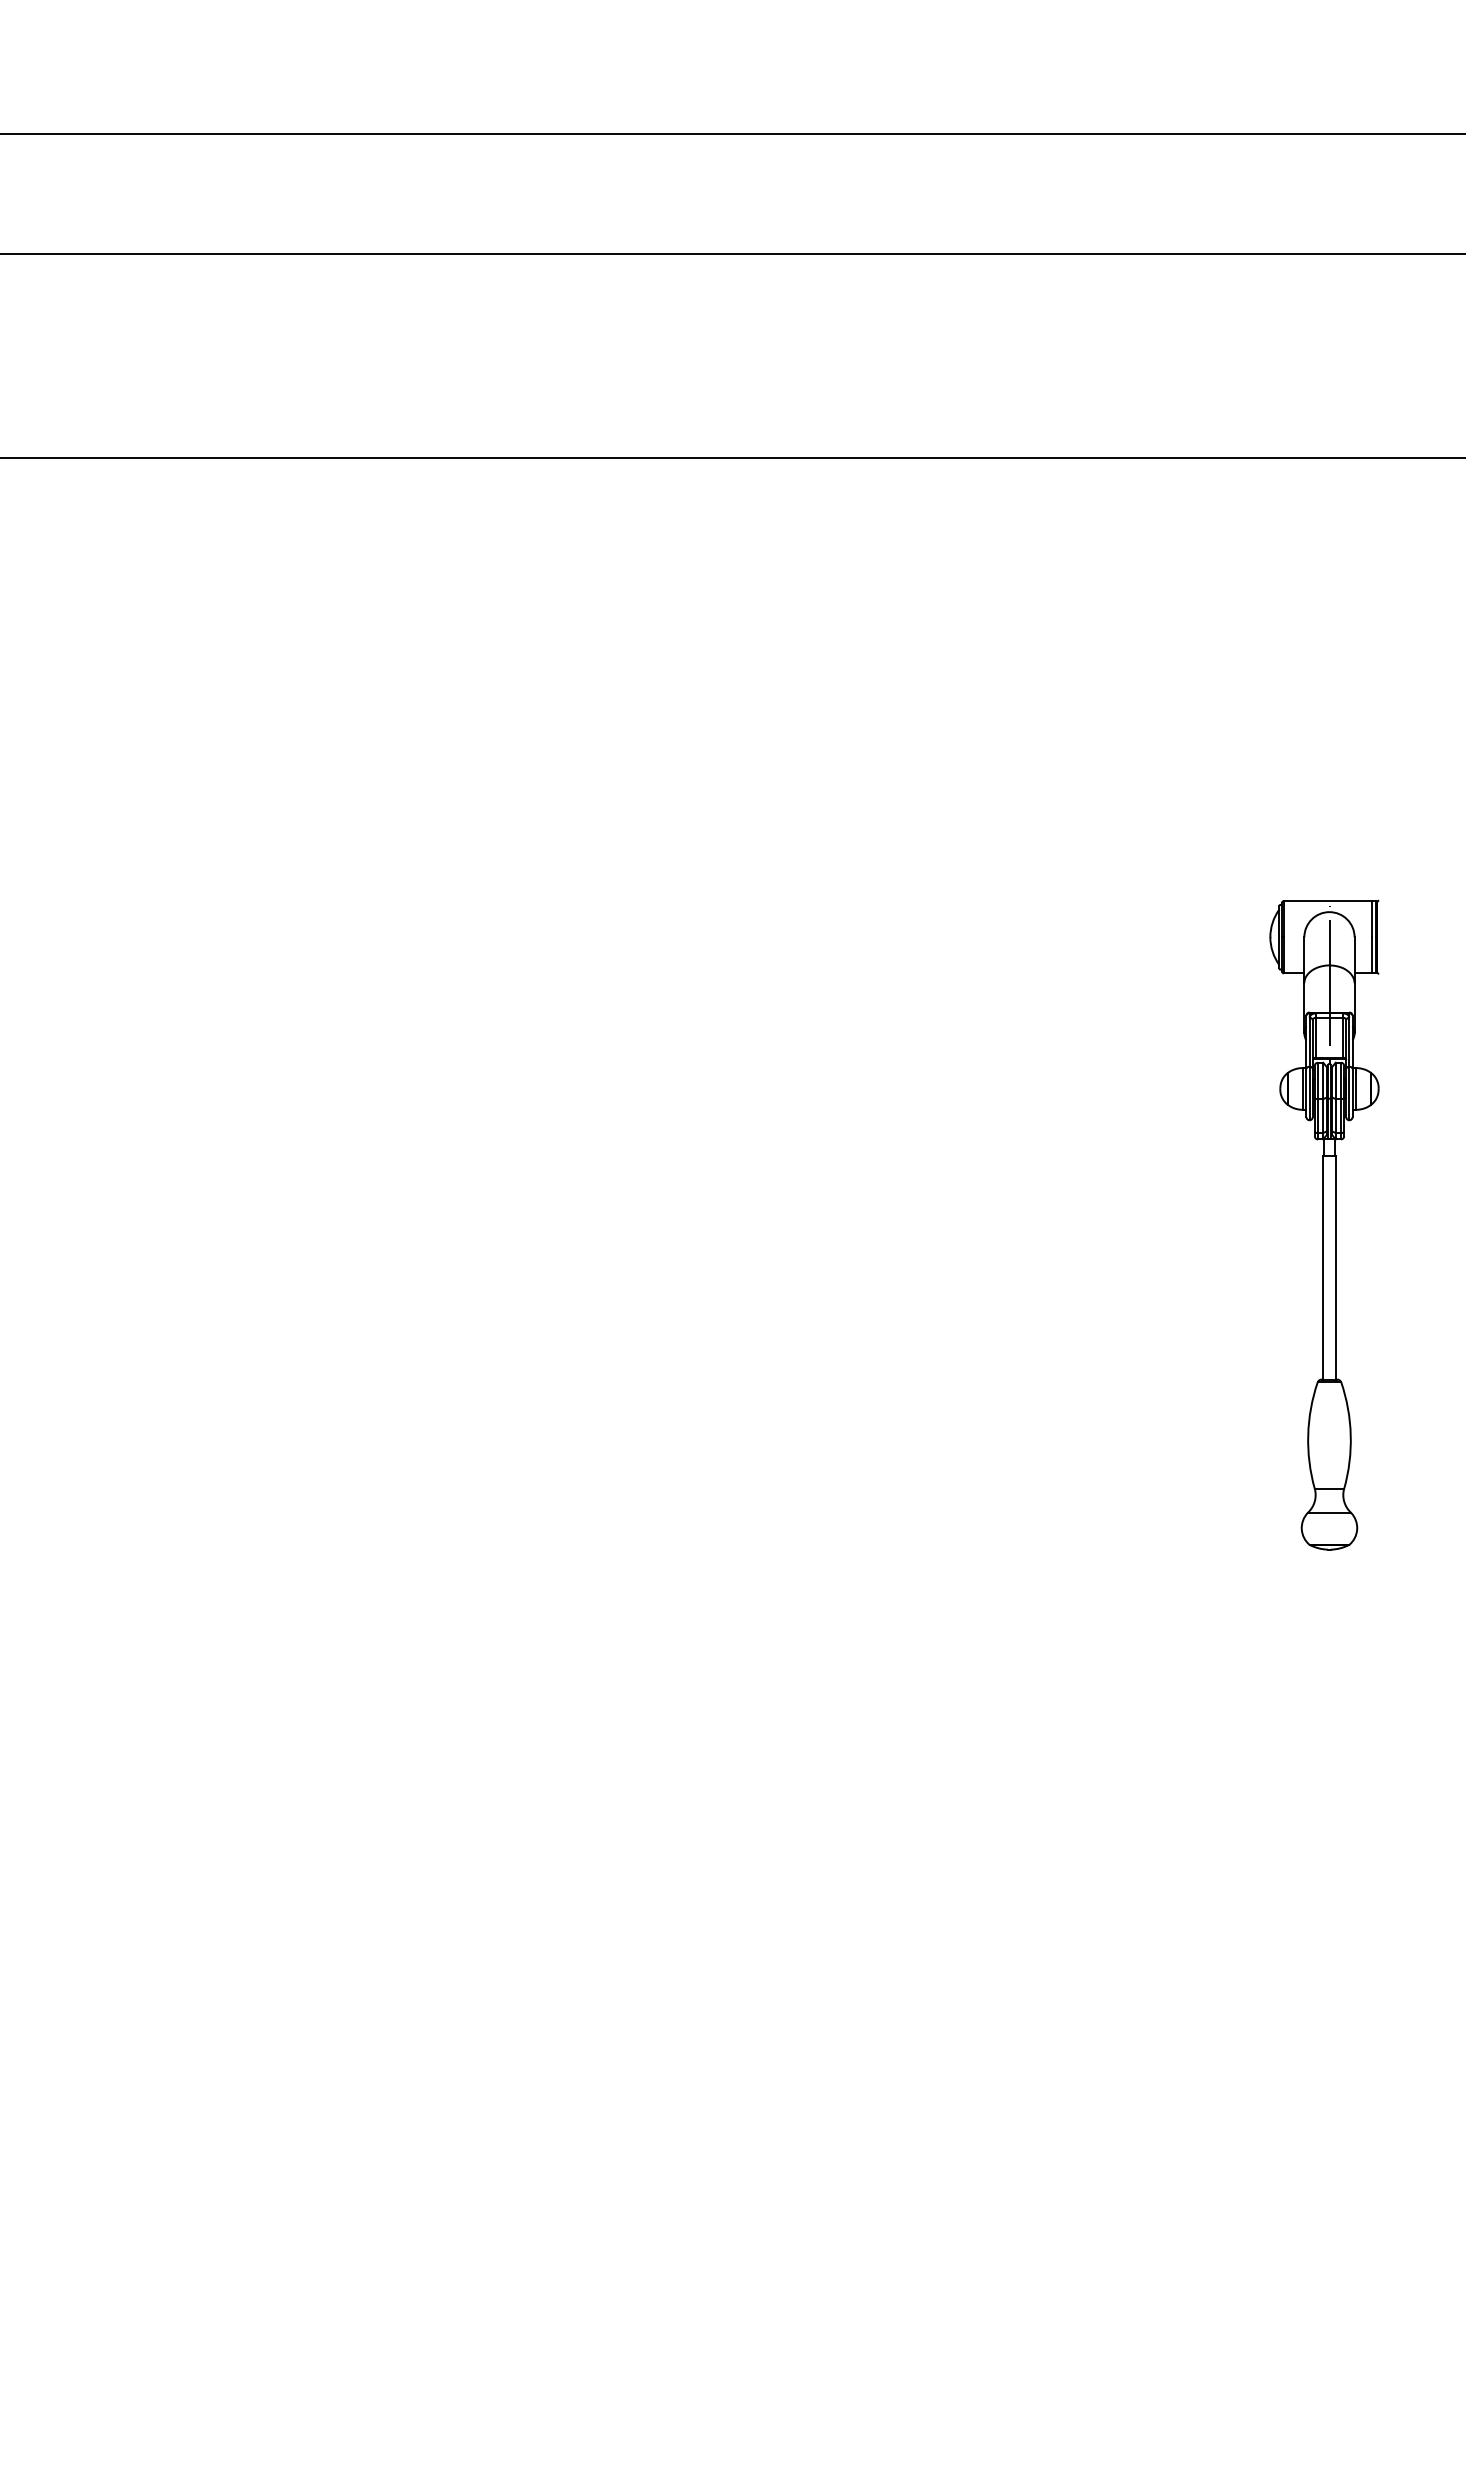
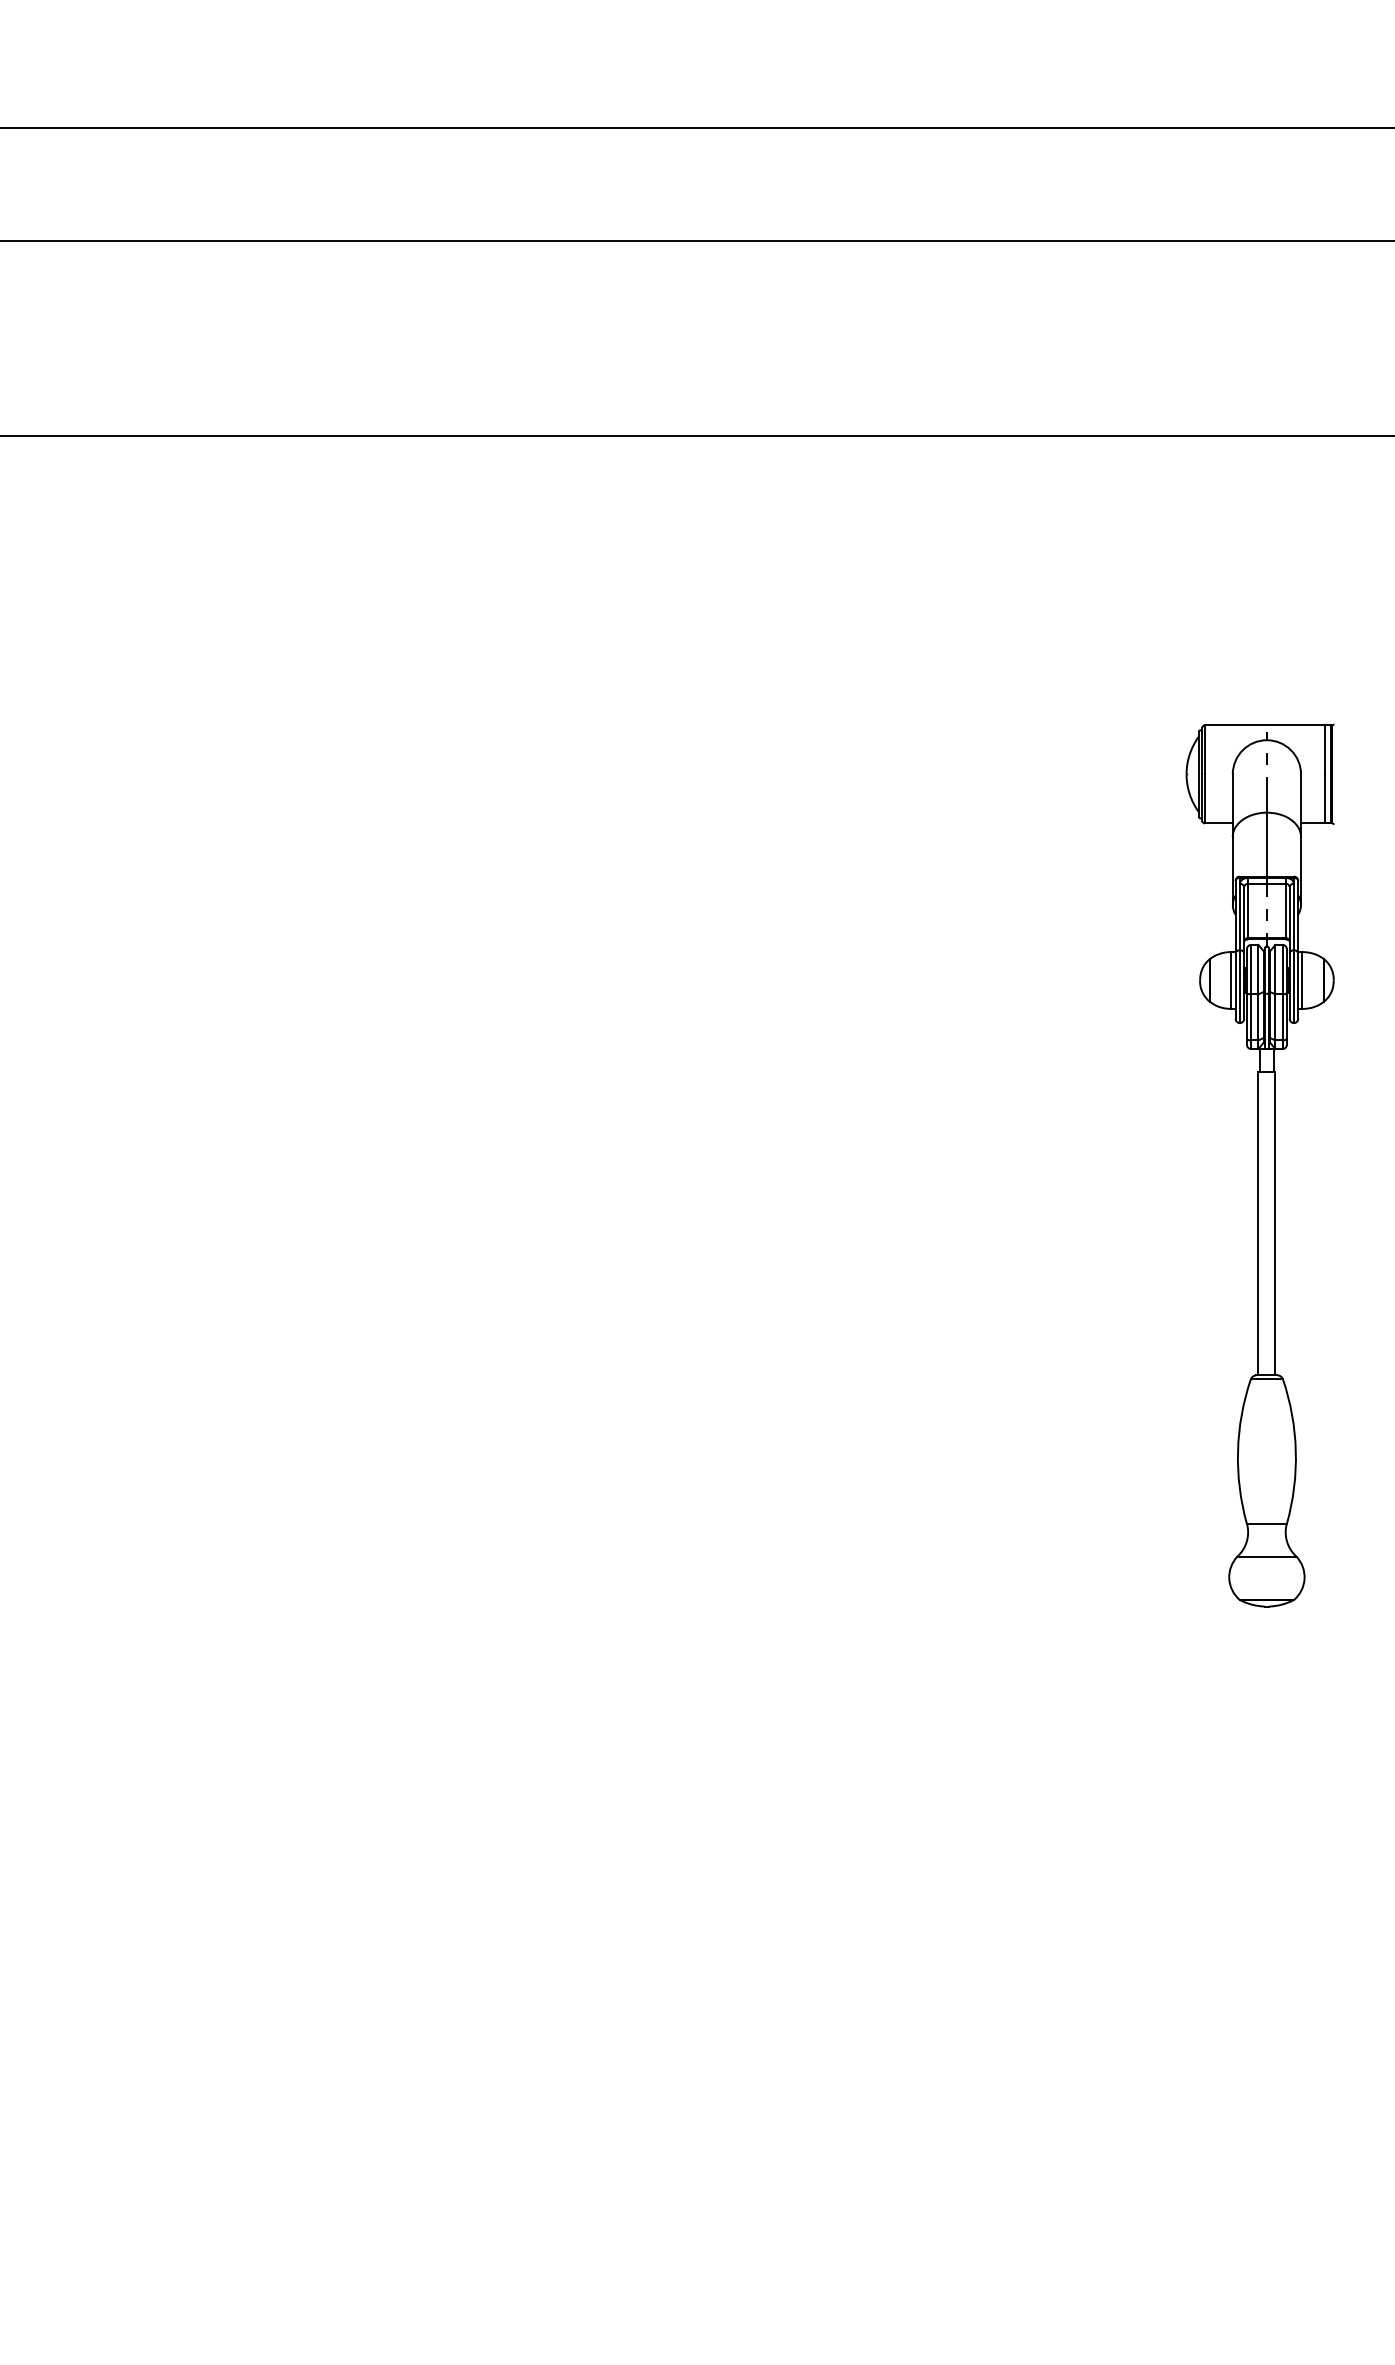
part: (1324, 1224) -> (1260, 1164), size x1.43

